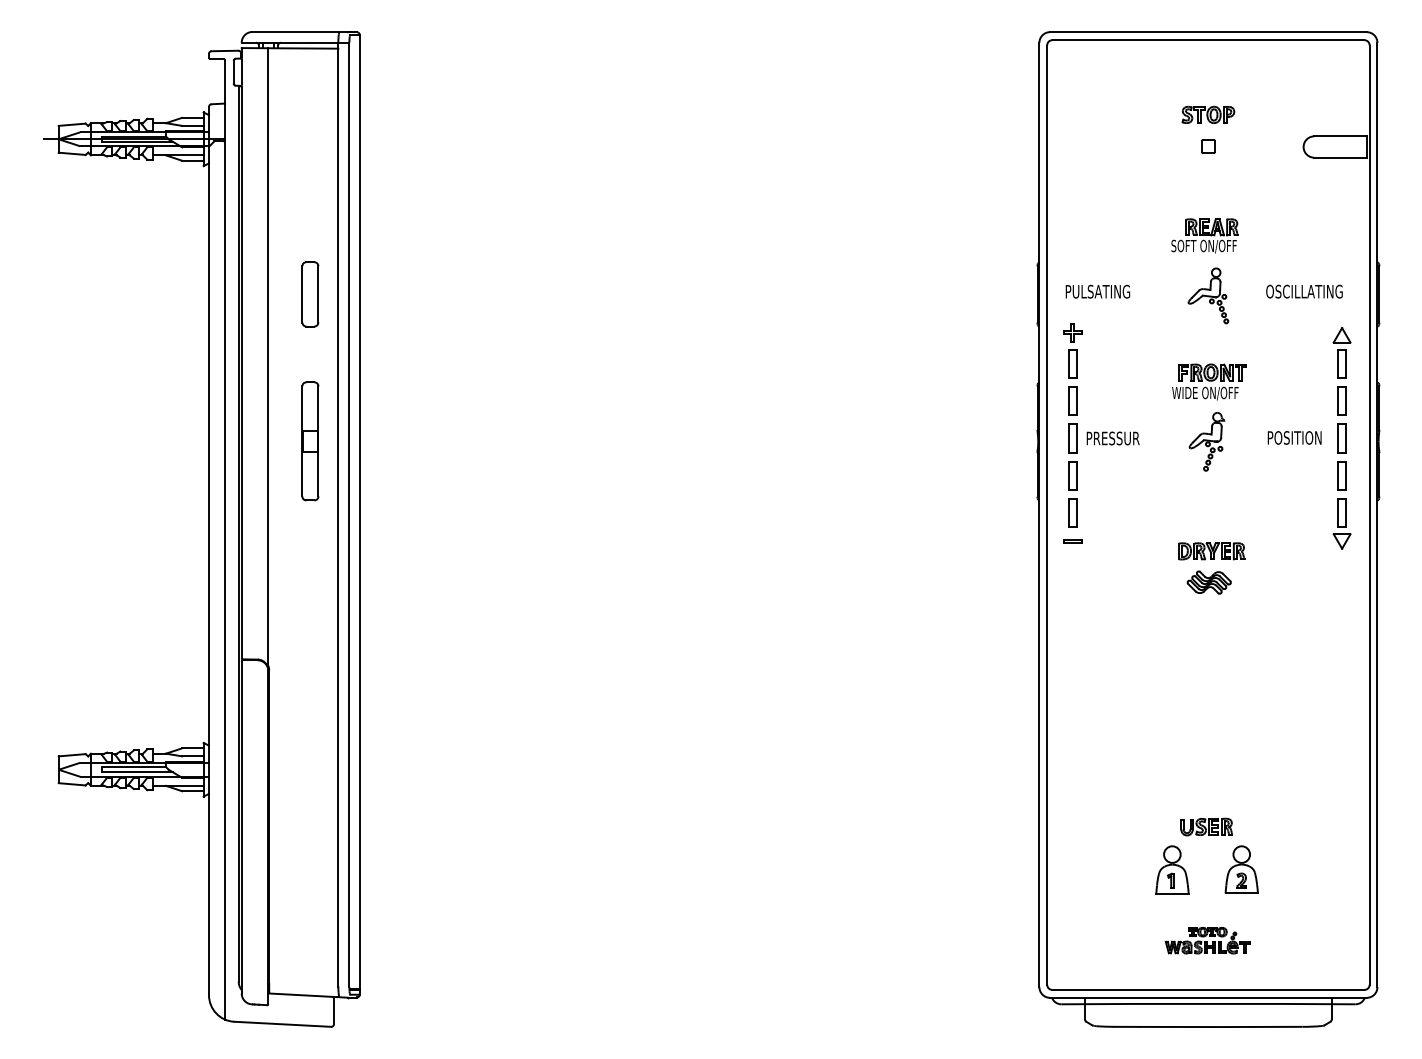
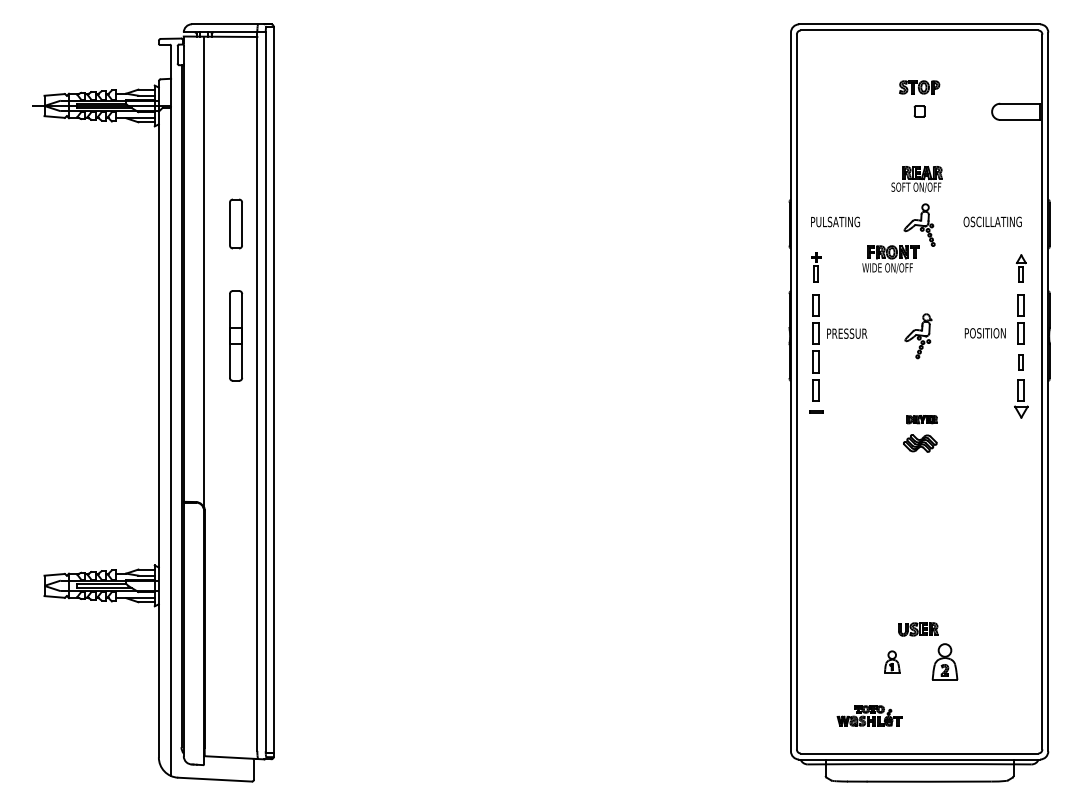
part: (1072, 350) -> (816, 266), size x0.7
part: (1341, 352) -> (1020, 268), size x0.7
part: (1209, 381) -> (890, 259), moved
part: (1341, 475) -> (1020, 361), size x0.7
part: (1211, 551) -> (921, 419), size x0.6
part: (1172, 869) -> (892, 661), size x0.6
part: (1207, 940) -> (869, 715), moved

